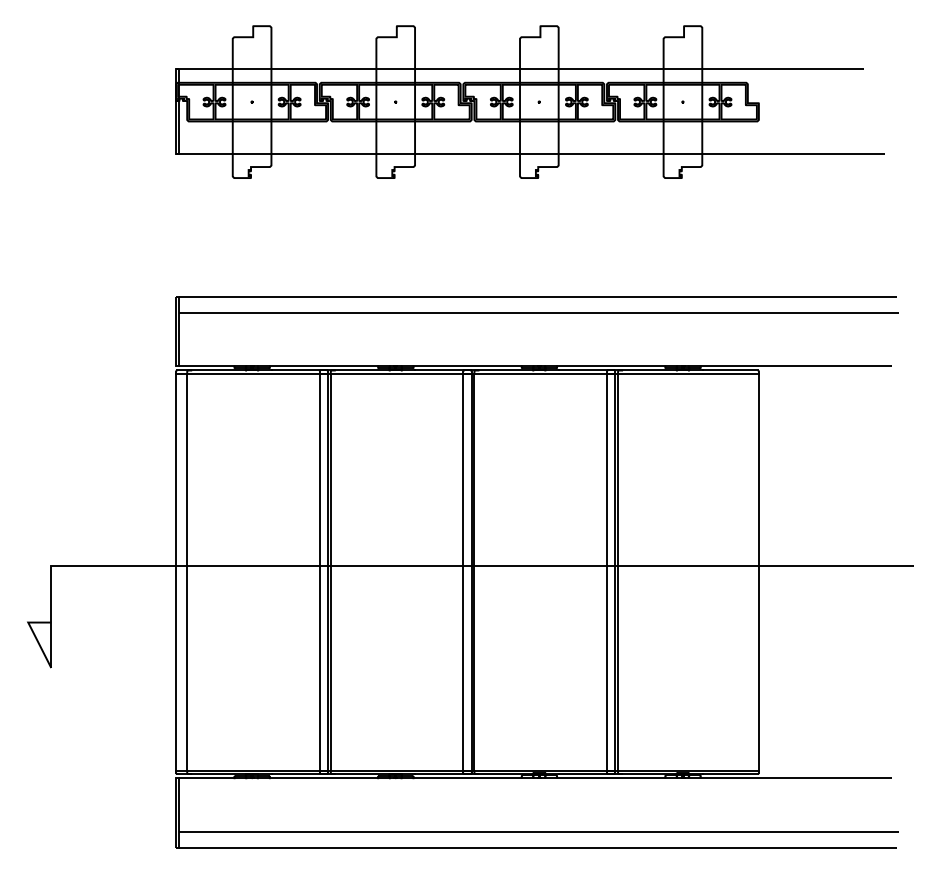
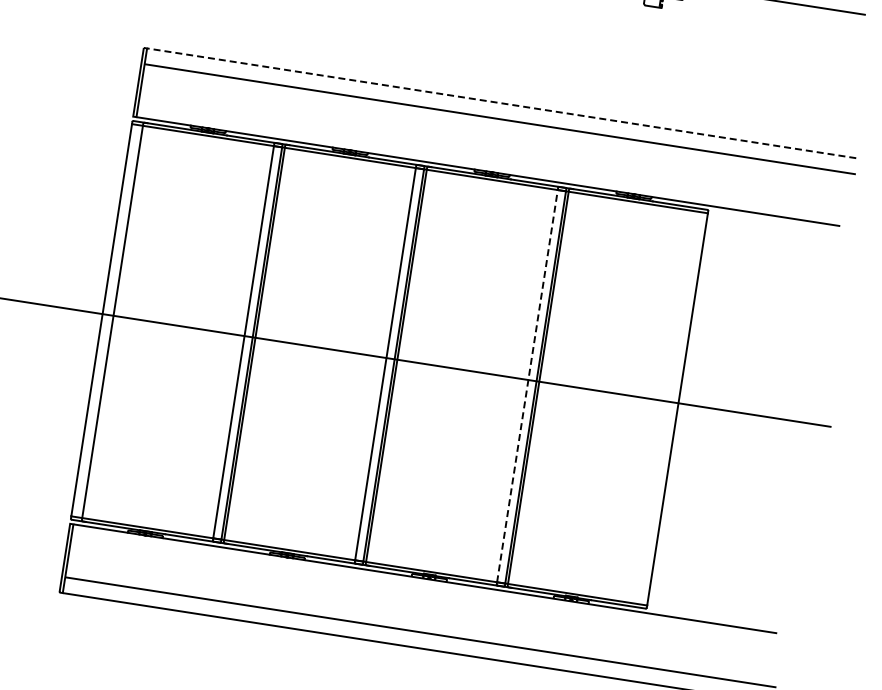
line: (538, 296) -> (501, 103), solid -> dashed
line: (606, 571) -> (527, 385), solid -> dashed

